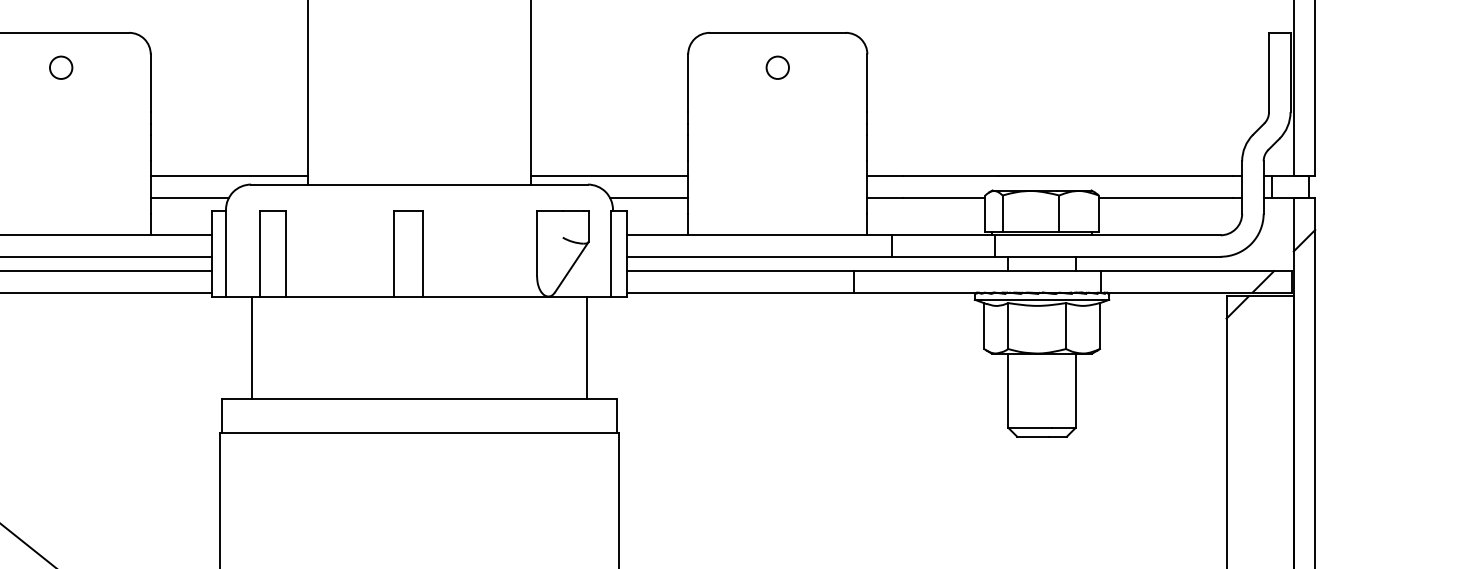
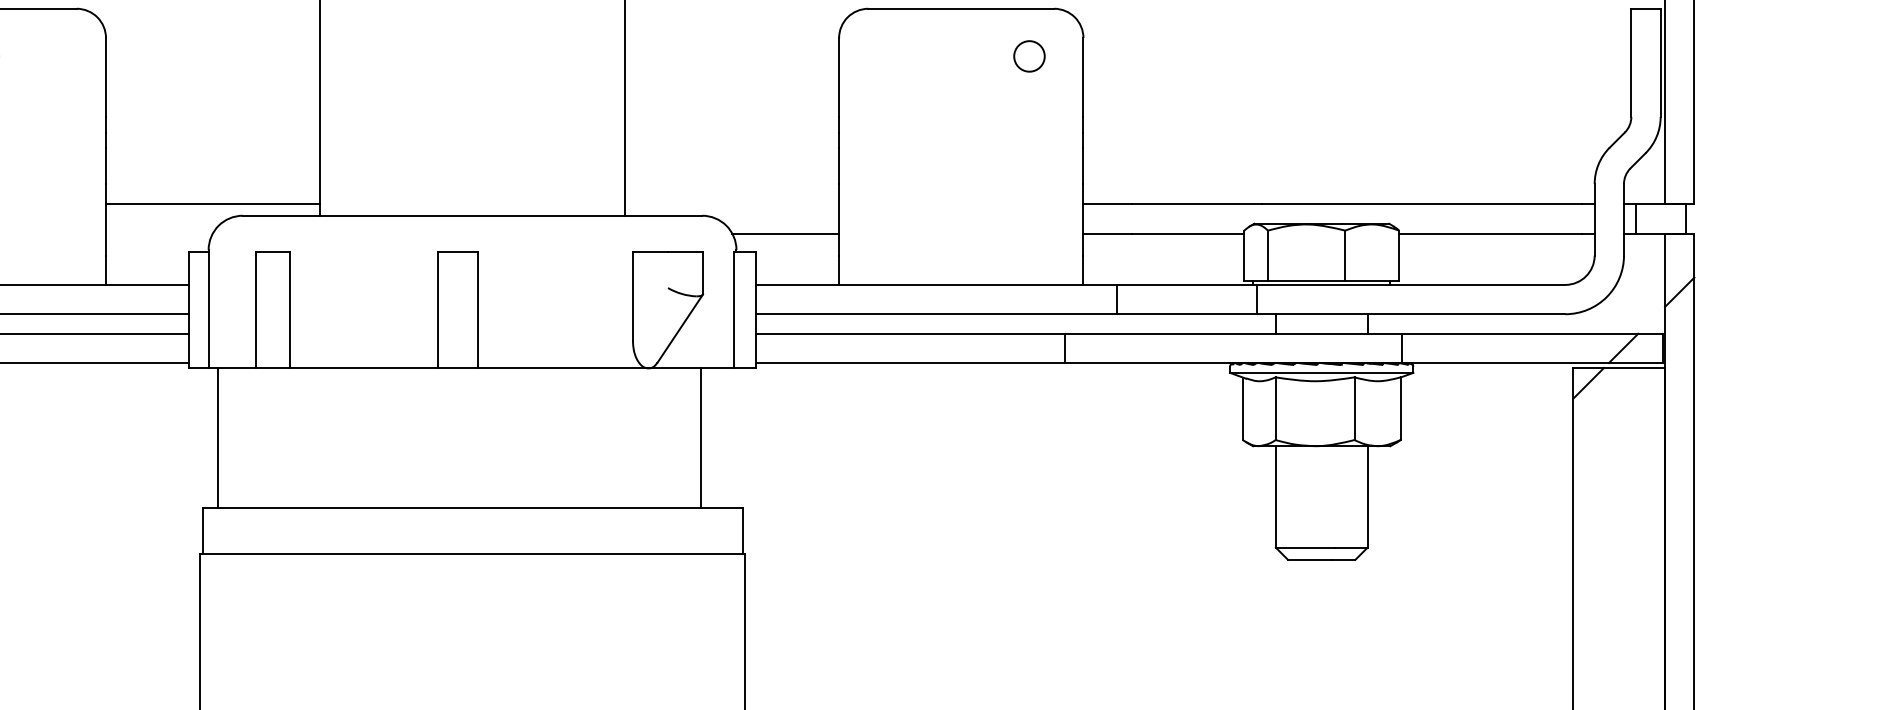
circle: (777, 67) -> (1029, 56), moved
line: (609, 176) -> (731, 204), removed
line: (189, 197) -> (158, 233), removed
line: (251, 347) -> (217, 437), moved

